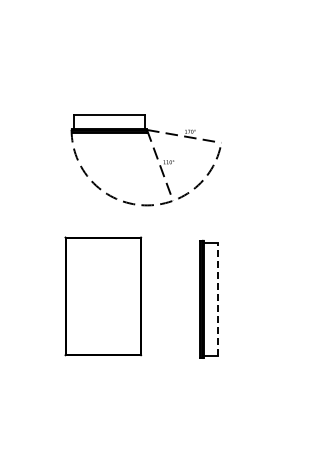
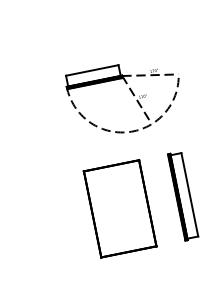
part: (155, 156) -> (132, 94), moved
part: (103, 296) -> (120, 208), moved
line: (218, 299) -> (190, 194), dashed -> solid

